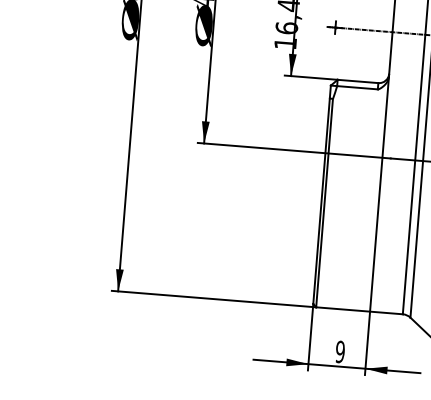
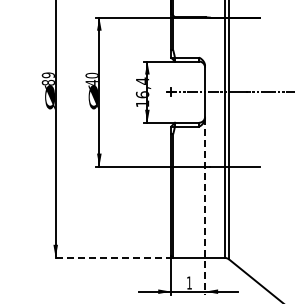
line: (377, 225) -> (205, 206), solid -> dashed
line: (213, 298) -> (112, 257), solid -> dashed
text: (340, 351) -> (189, 282), 9 -> 1

